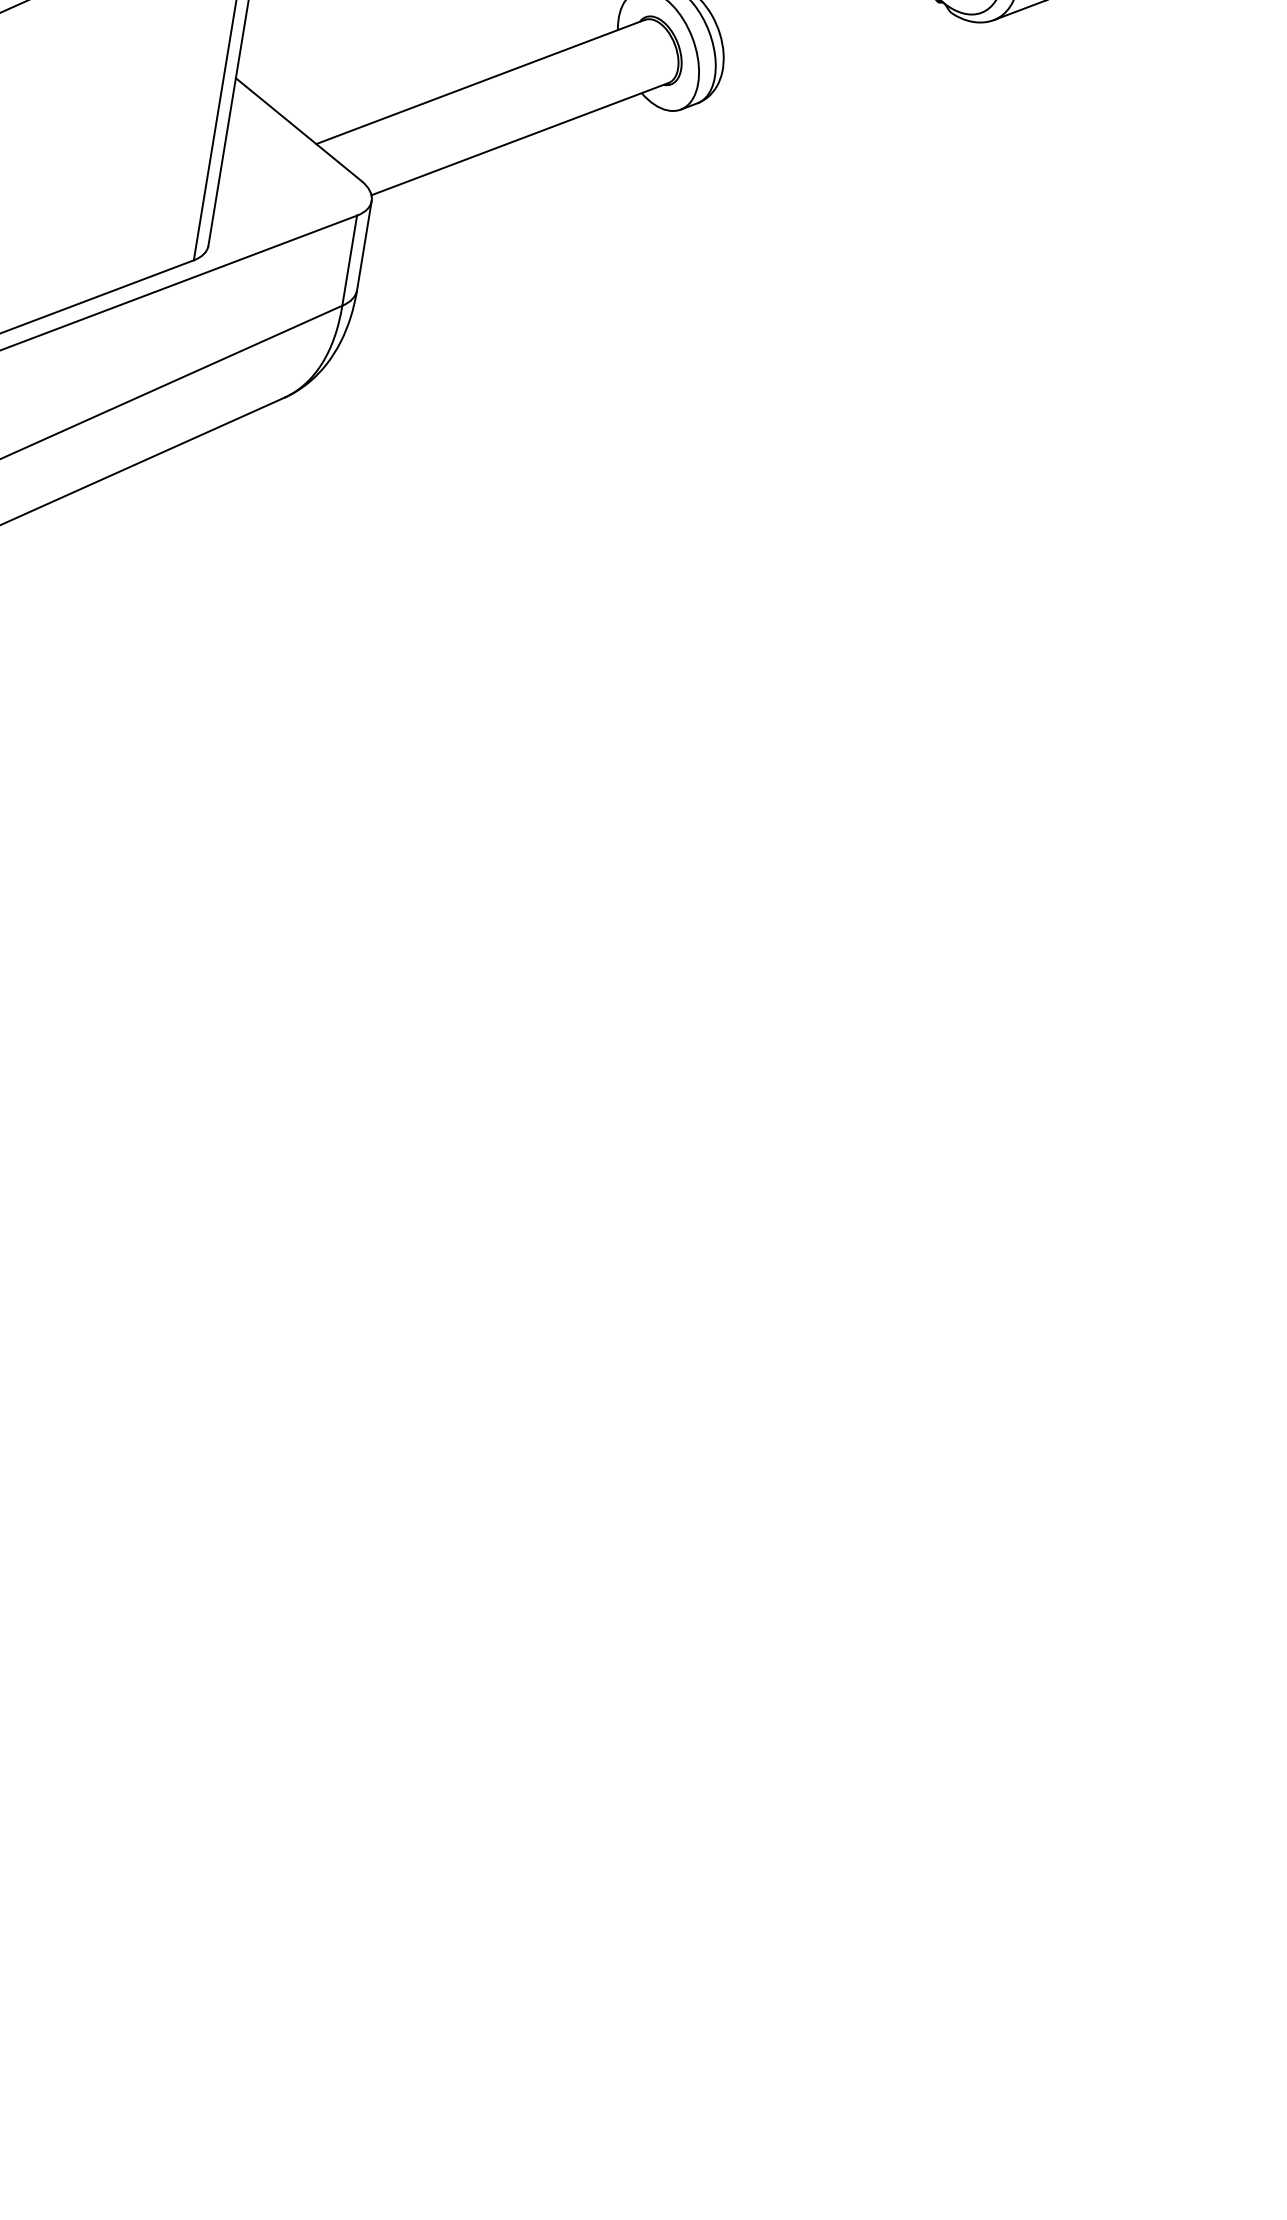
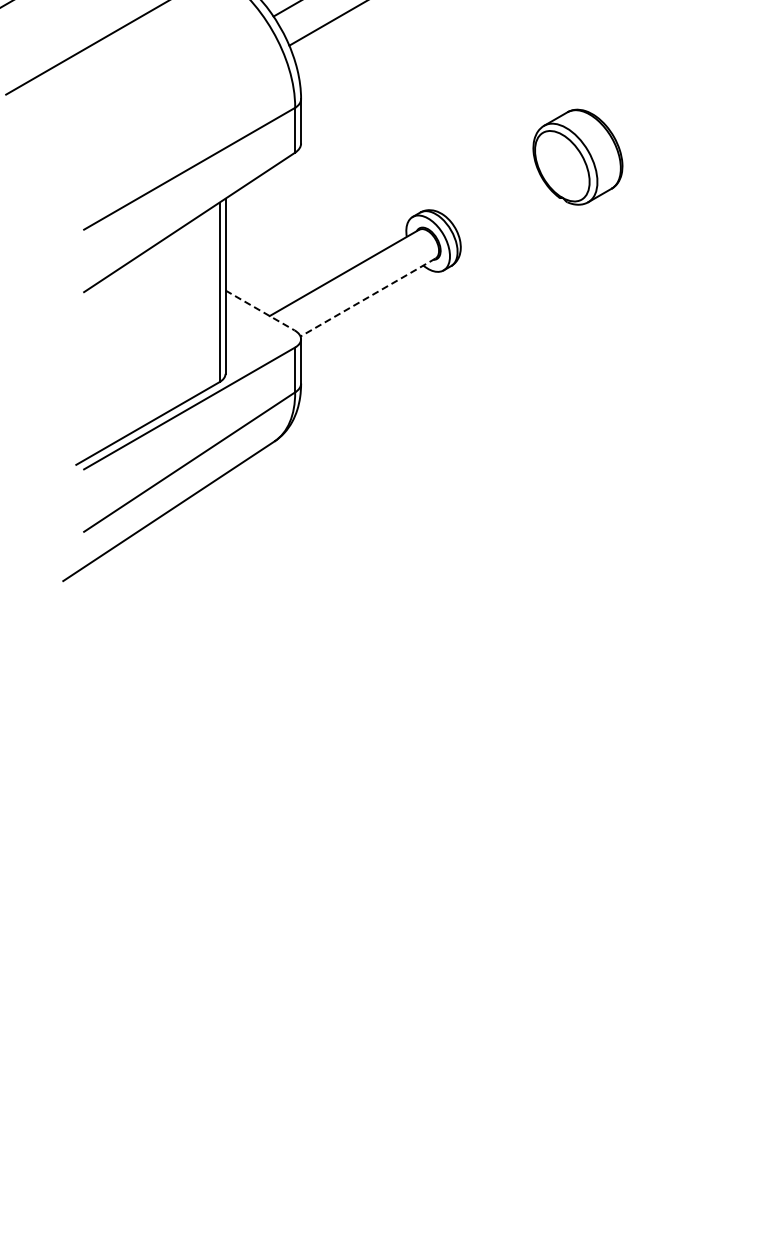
line: (299, 129) -> (260, 310), solid -> dashed
line: (518, 138) -> (367, 297), solid -> dashed

